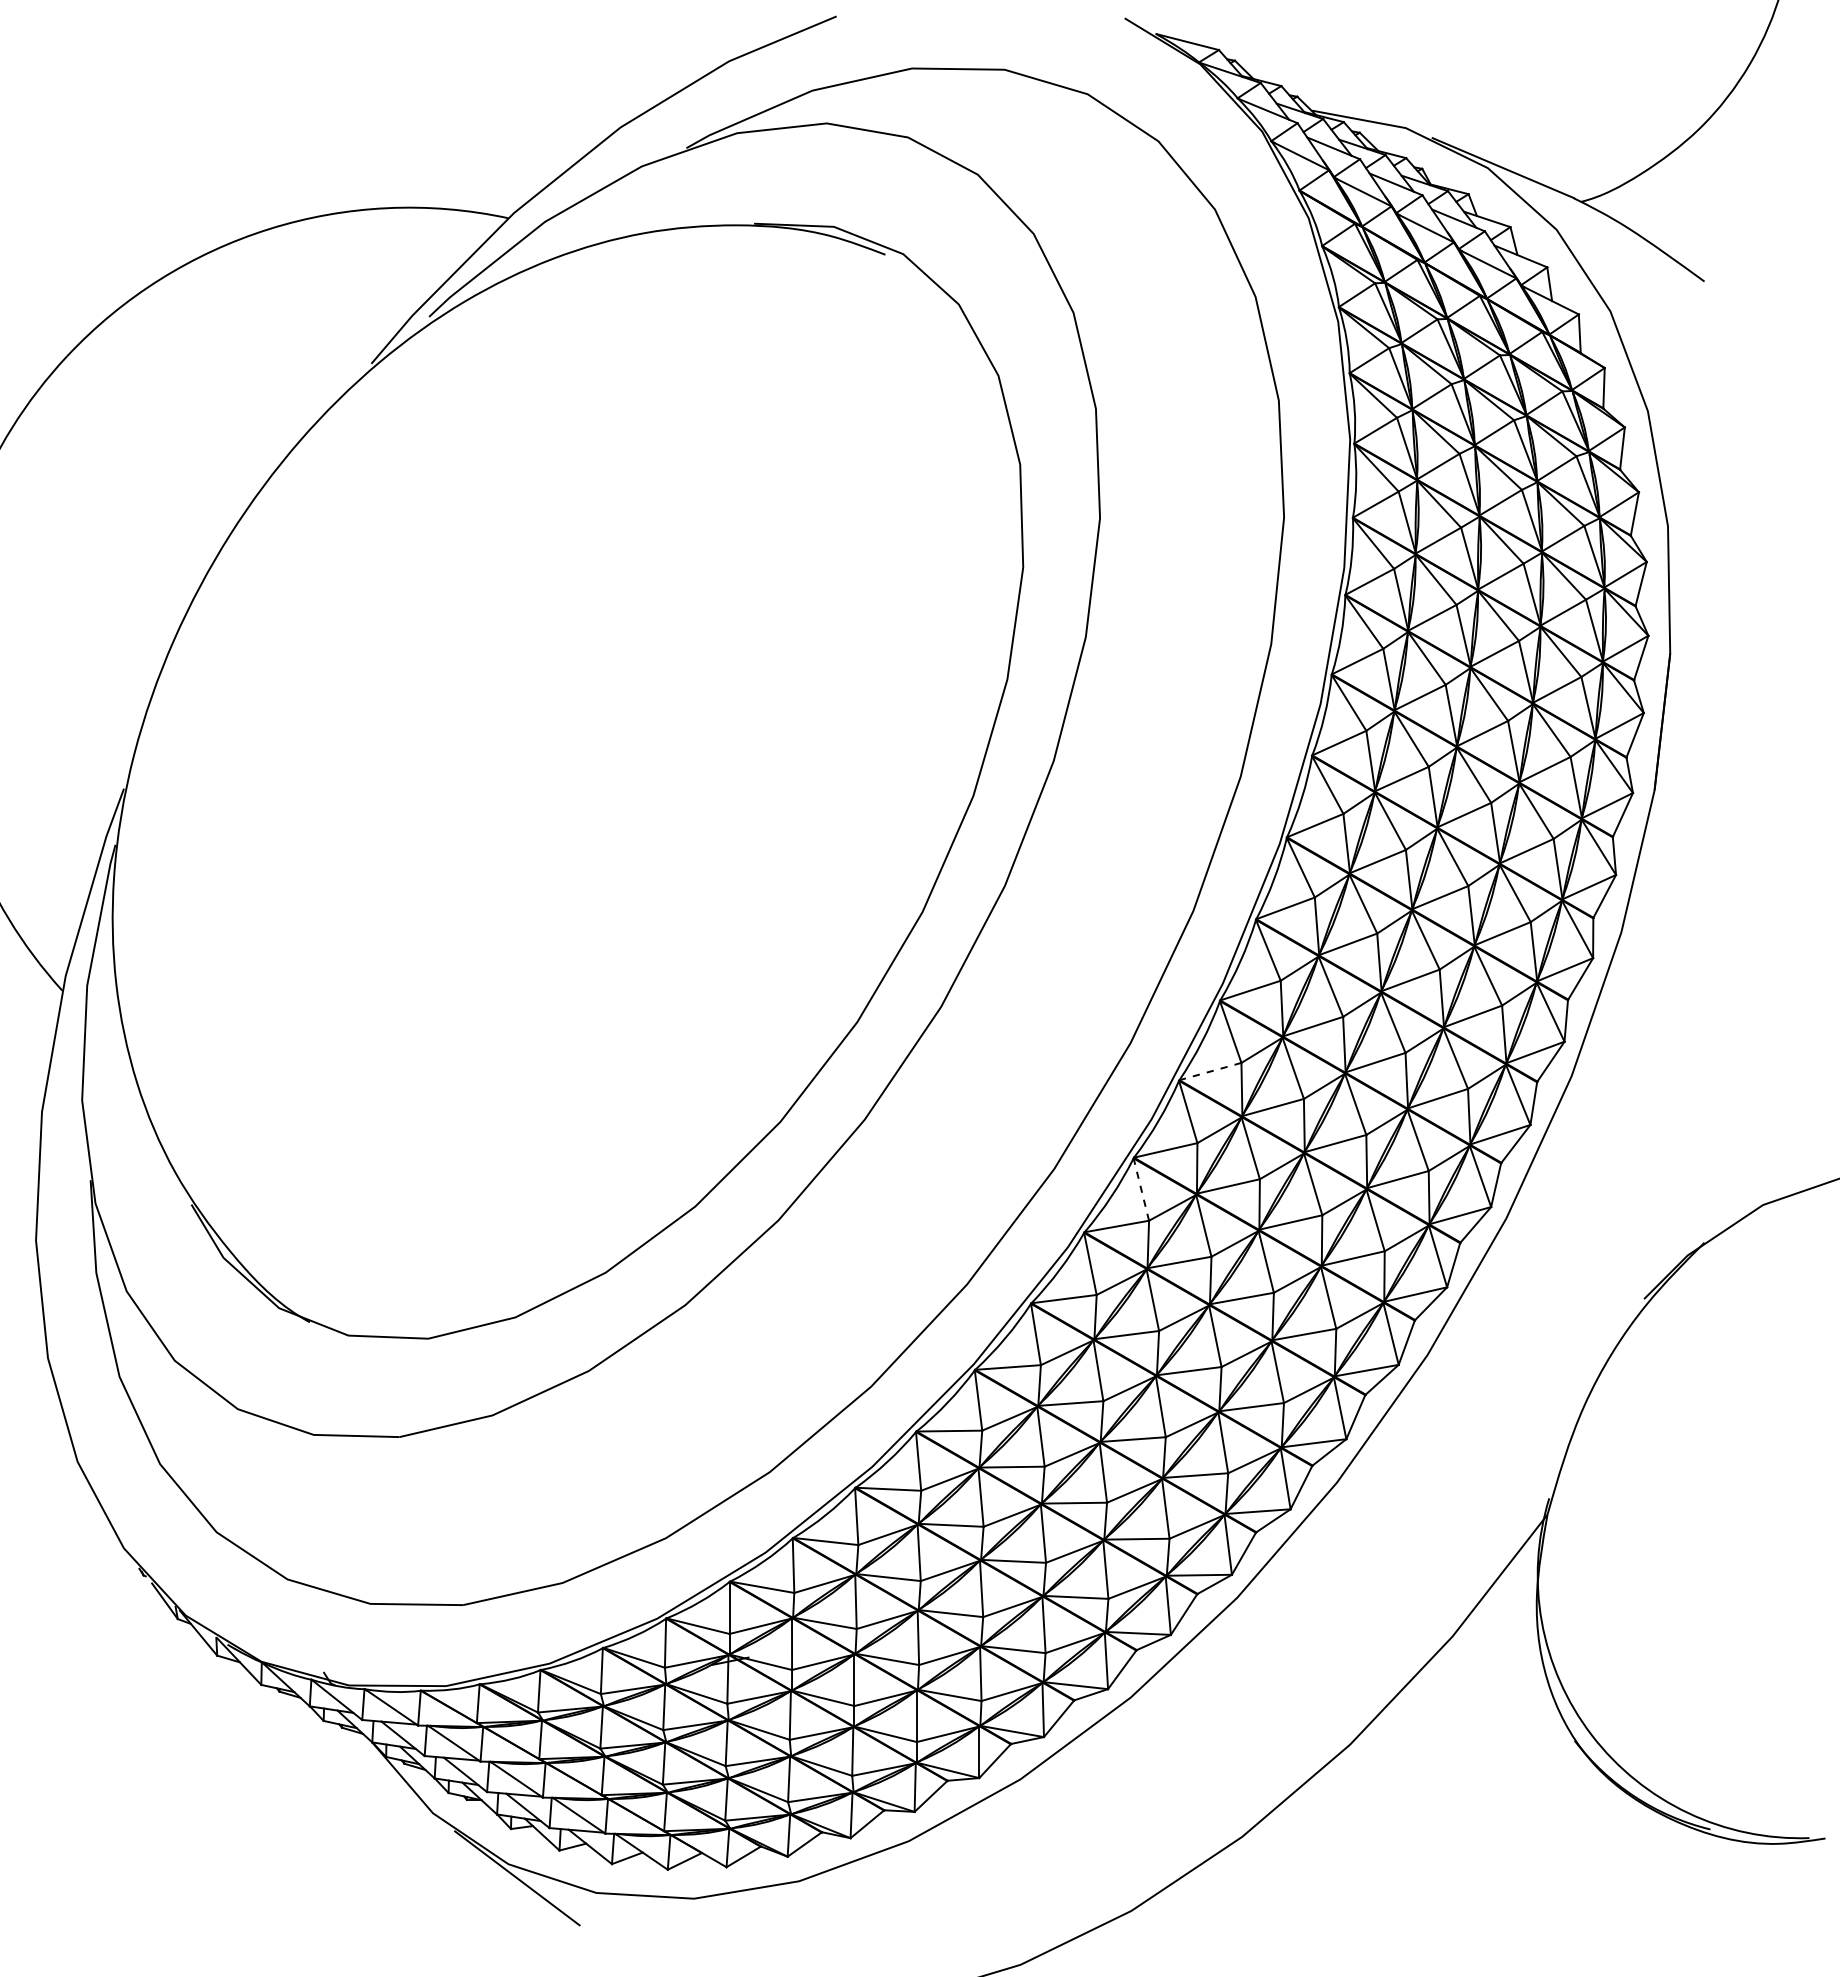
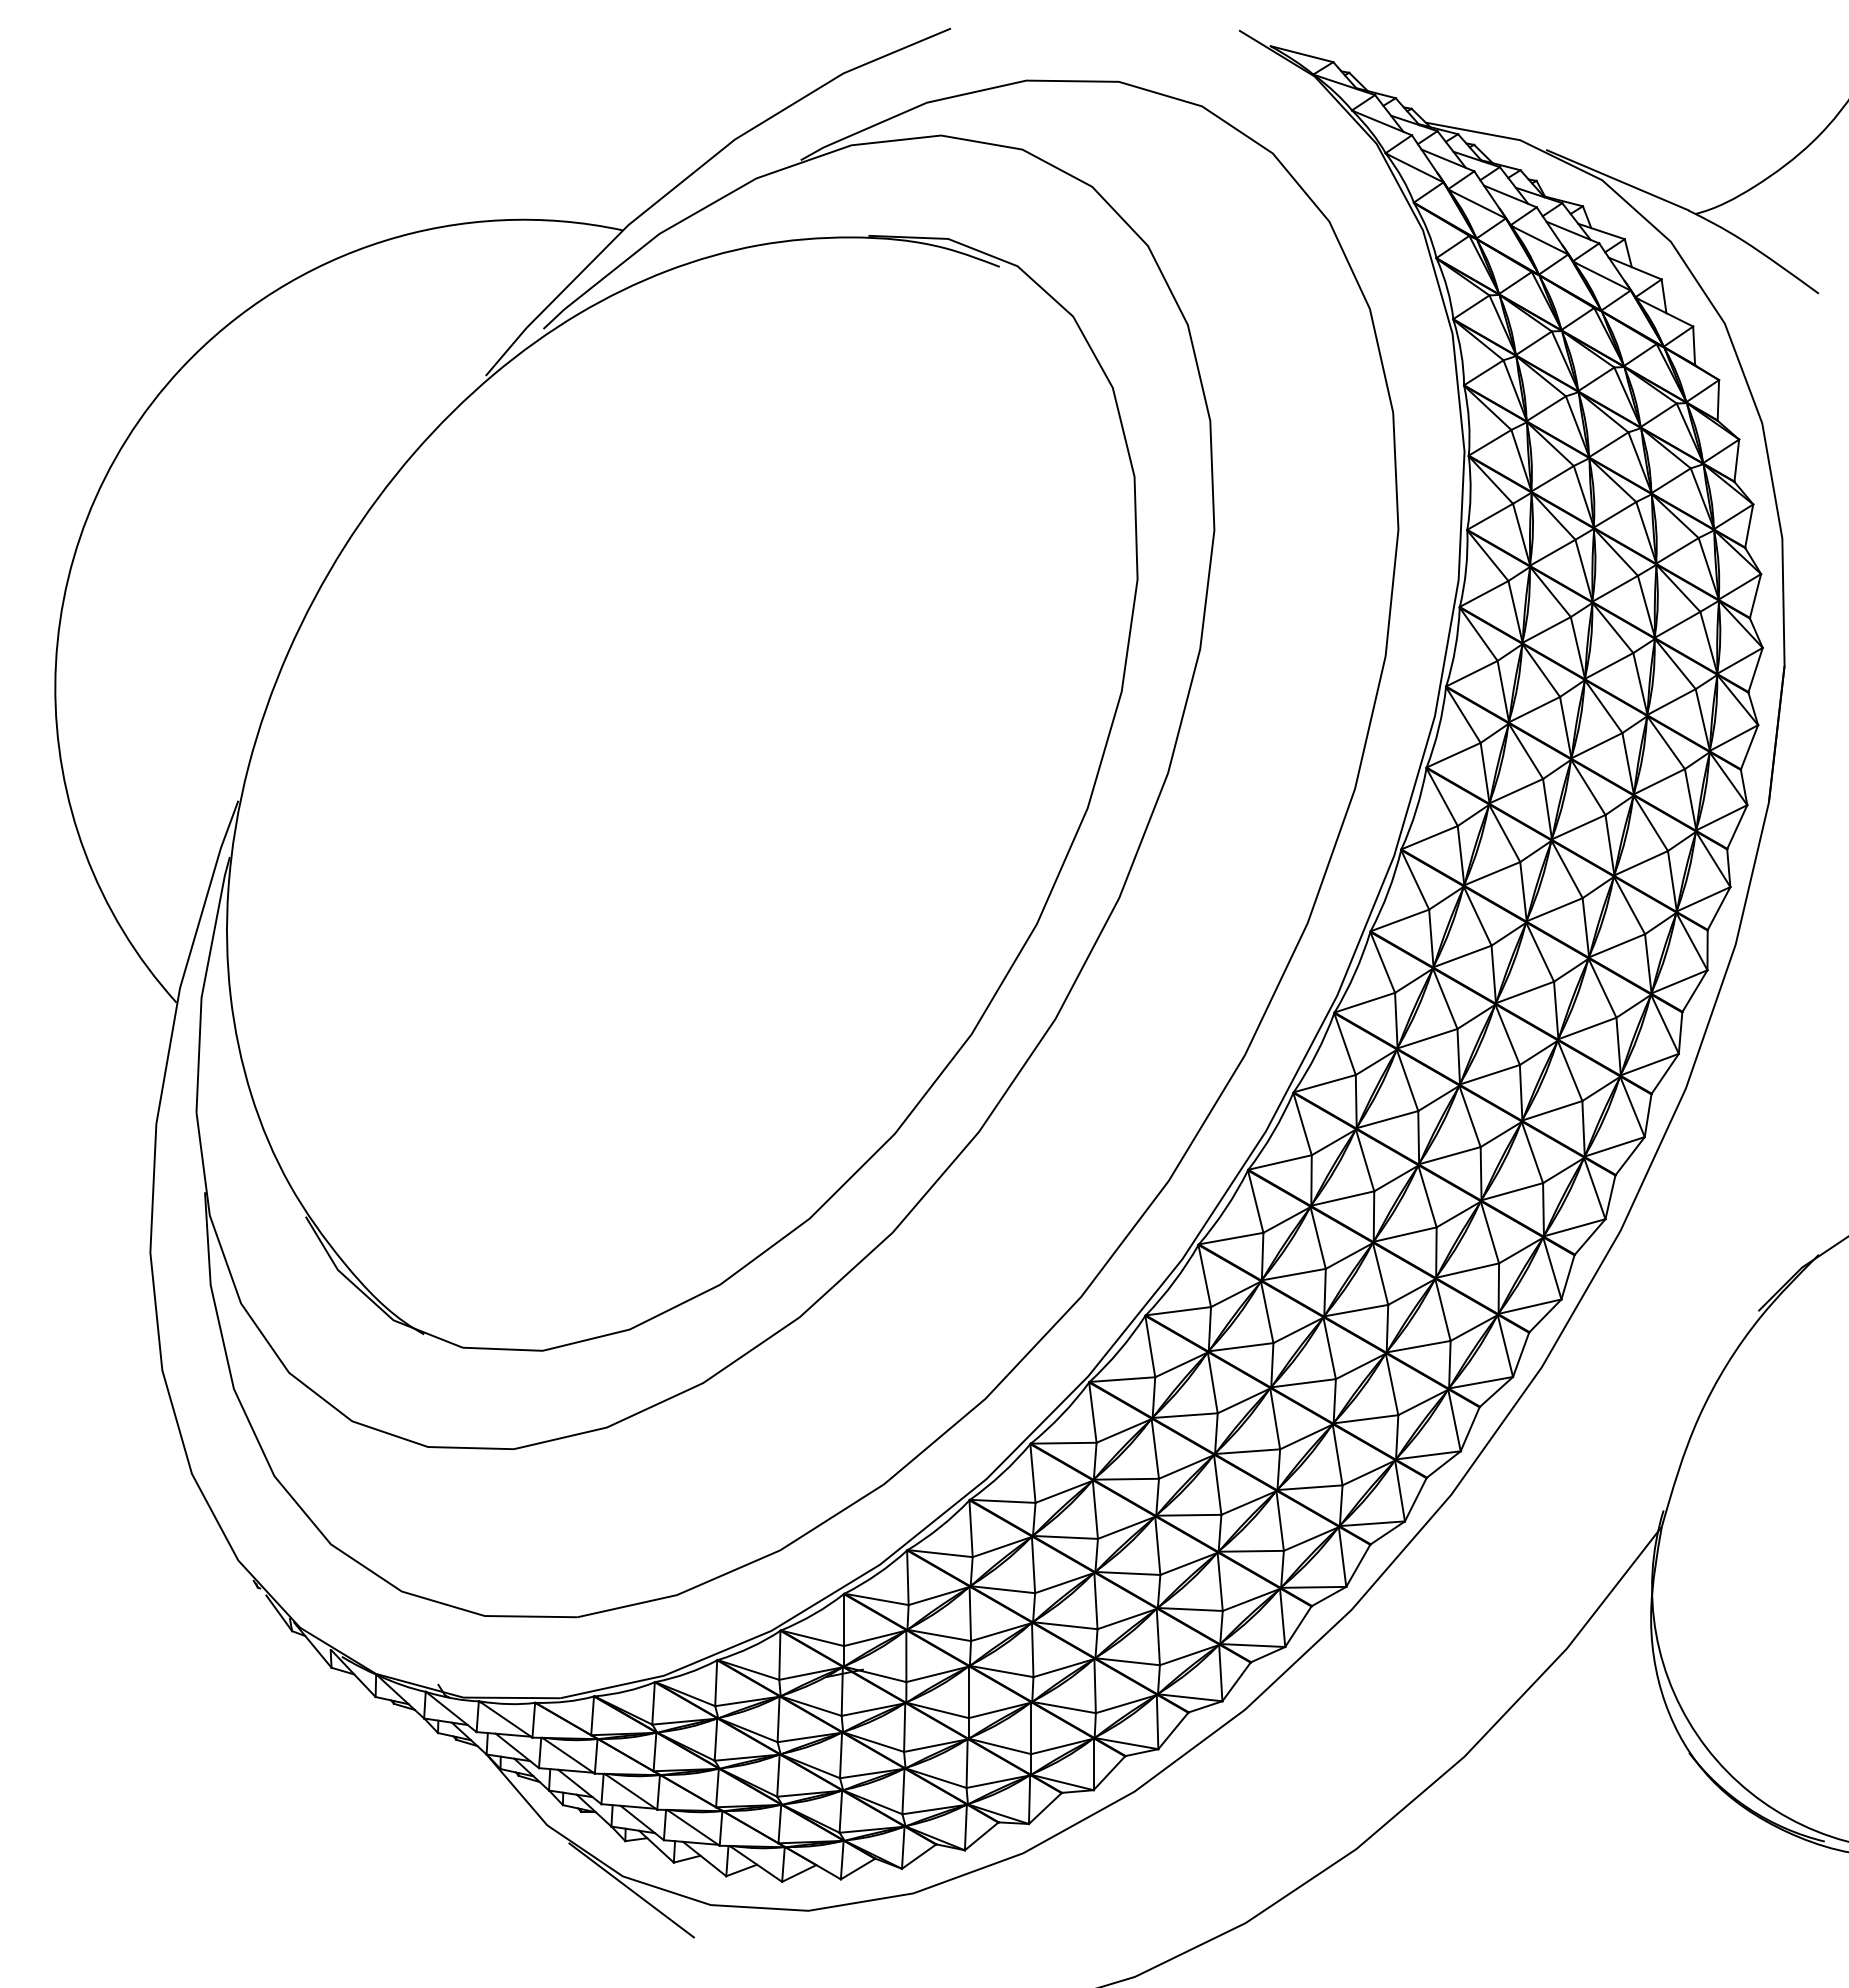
line: (1210, 1071) -> (1324, 1083), dashed -> solid
line: (1141, 1189) -> (1255, 1201), dashed -> solid

